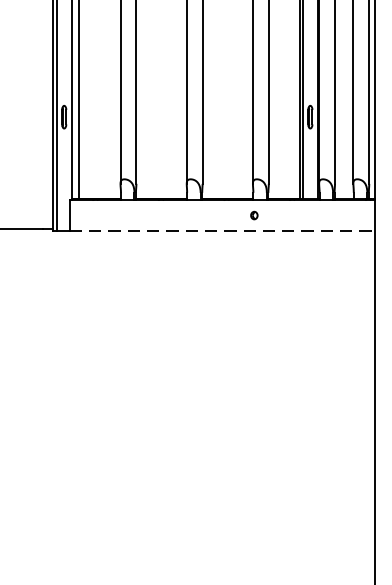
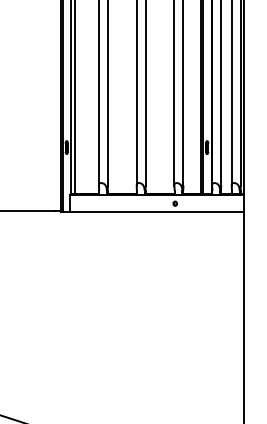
line: (221, 230) -> (156, 212), dashed -> solid

